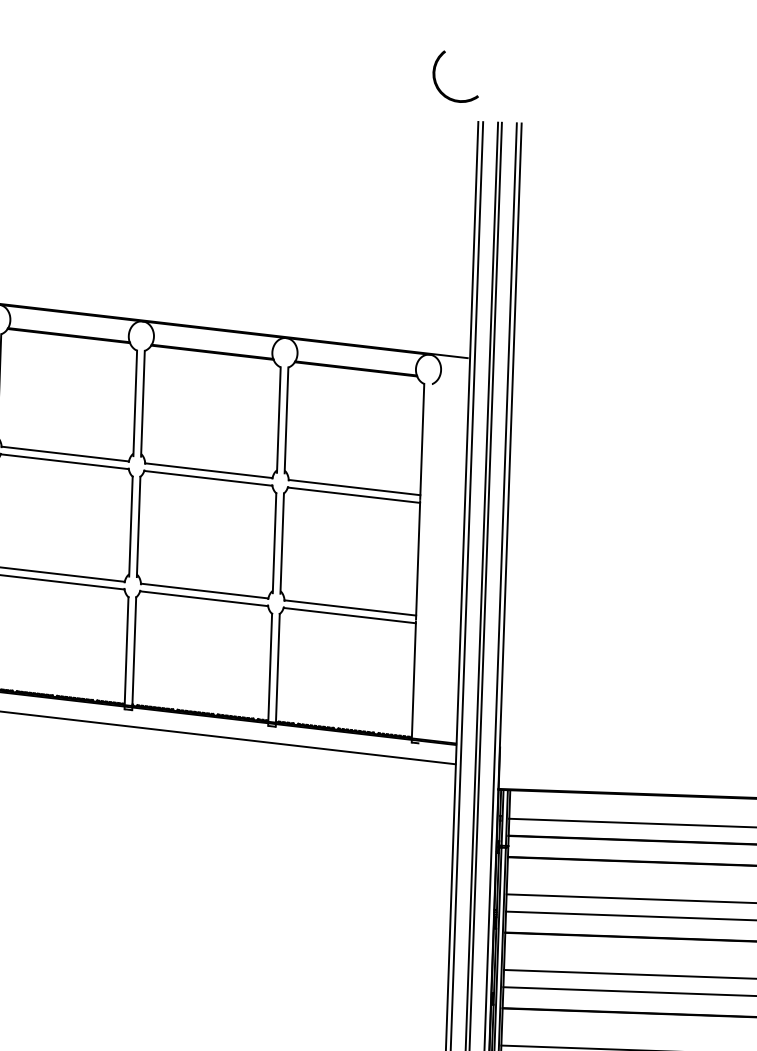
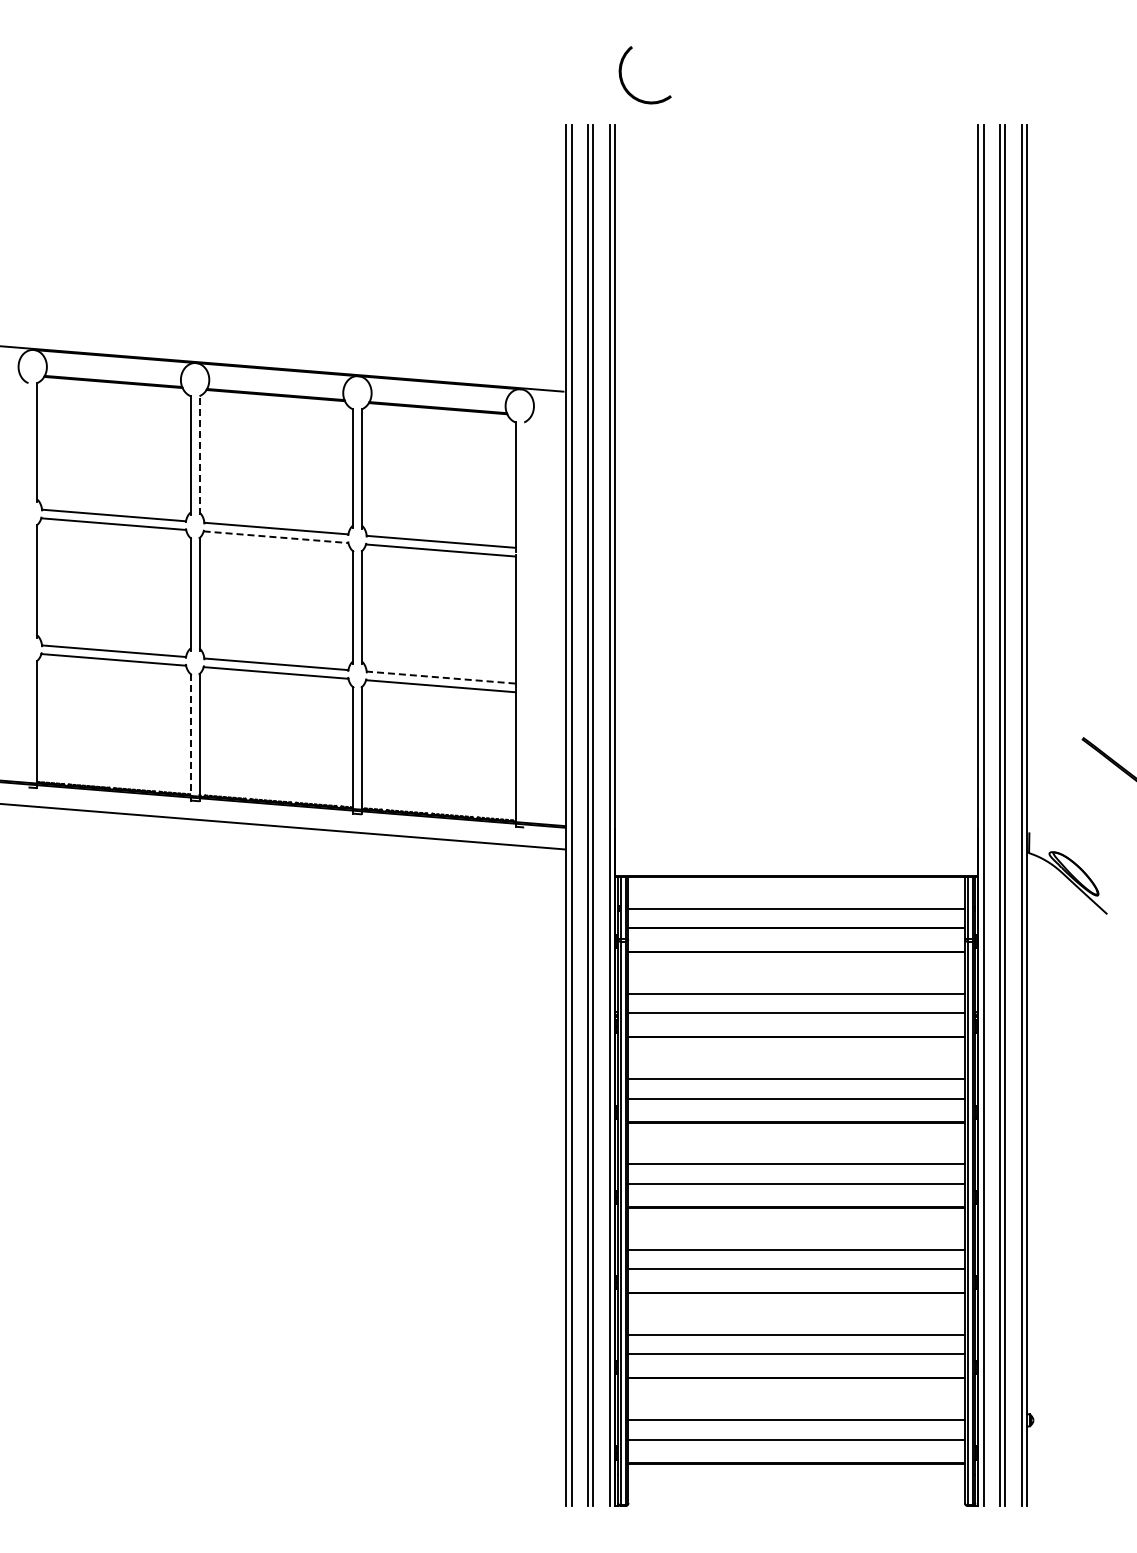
part: (438, 85) -> (625, 85), moved
line: (142, 403) -> (199, 455), solid -> dashed
line: (208, 478) -> (276, 537), solid -> dashed
line: (350, 607) -> (441, 677), solid -> dashed
line: (126, 651) -> (190, 735), solid -> dashed

